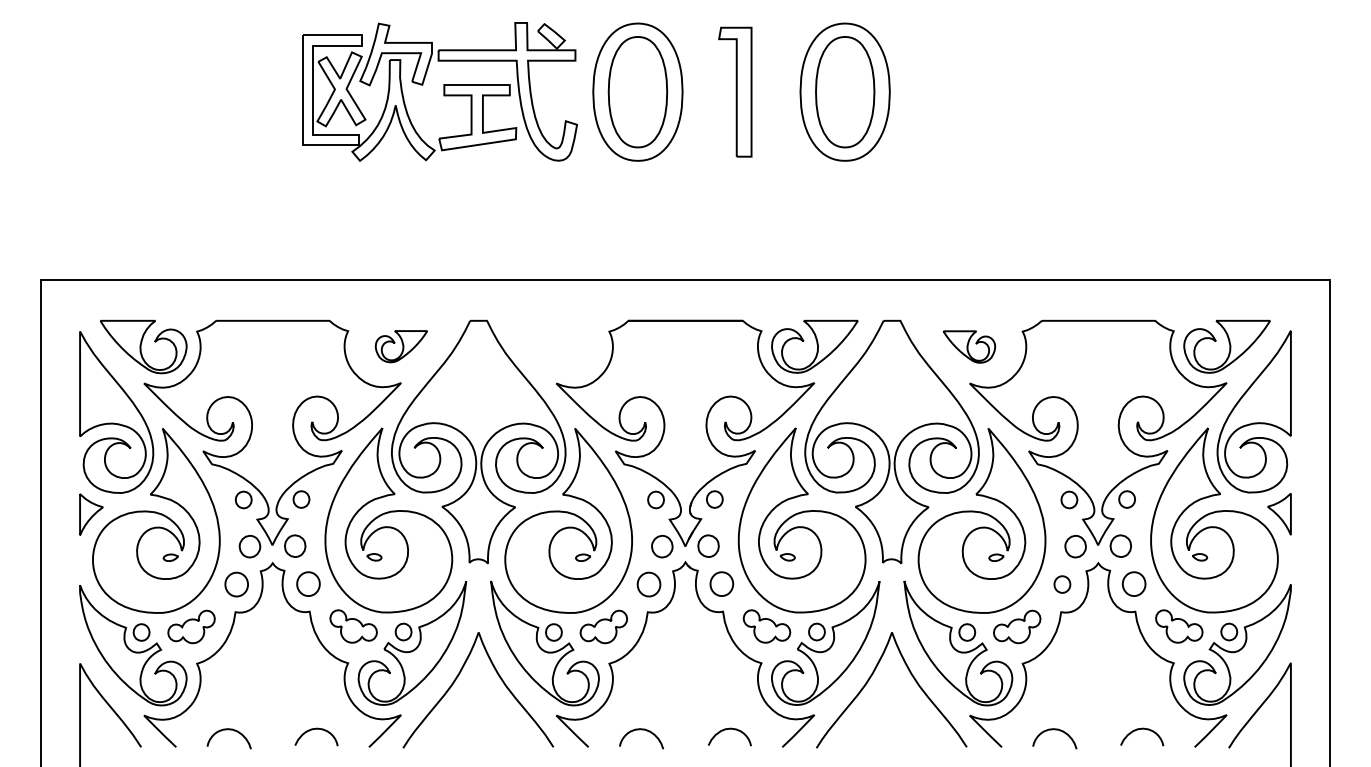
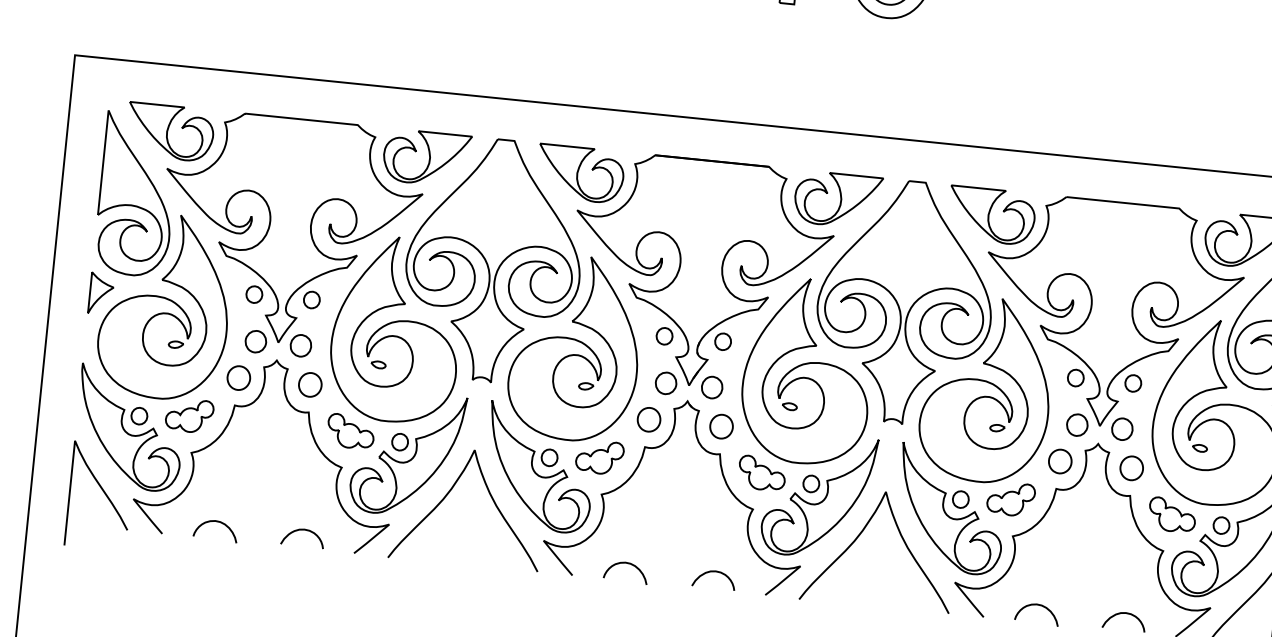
part: (401, 346) -> (426, 157), size x1.67
part: (555, 346) -> (580, 173), added
part: (969, 346) -> (991, 215), size x1.67
part: (1062, 584) -> (1060, 461), size x1.43

